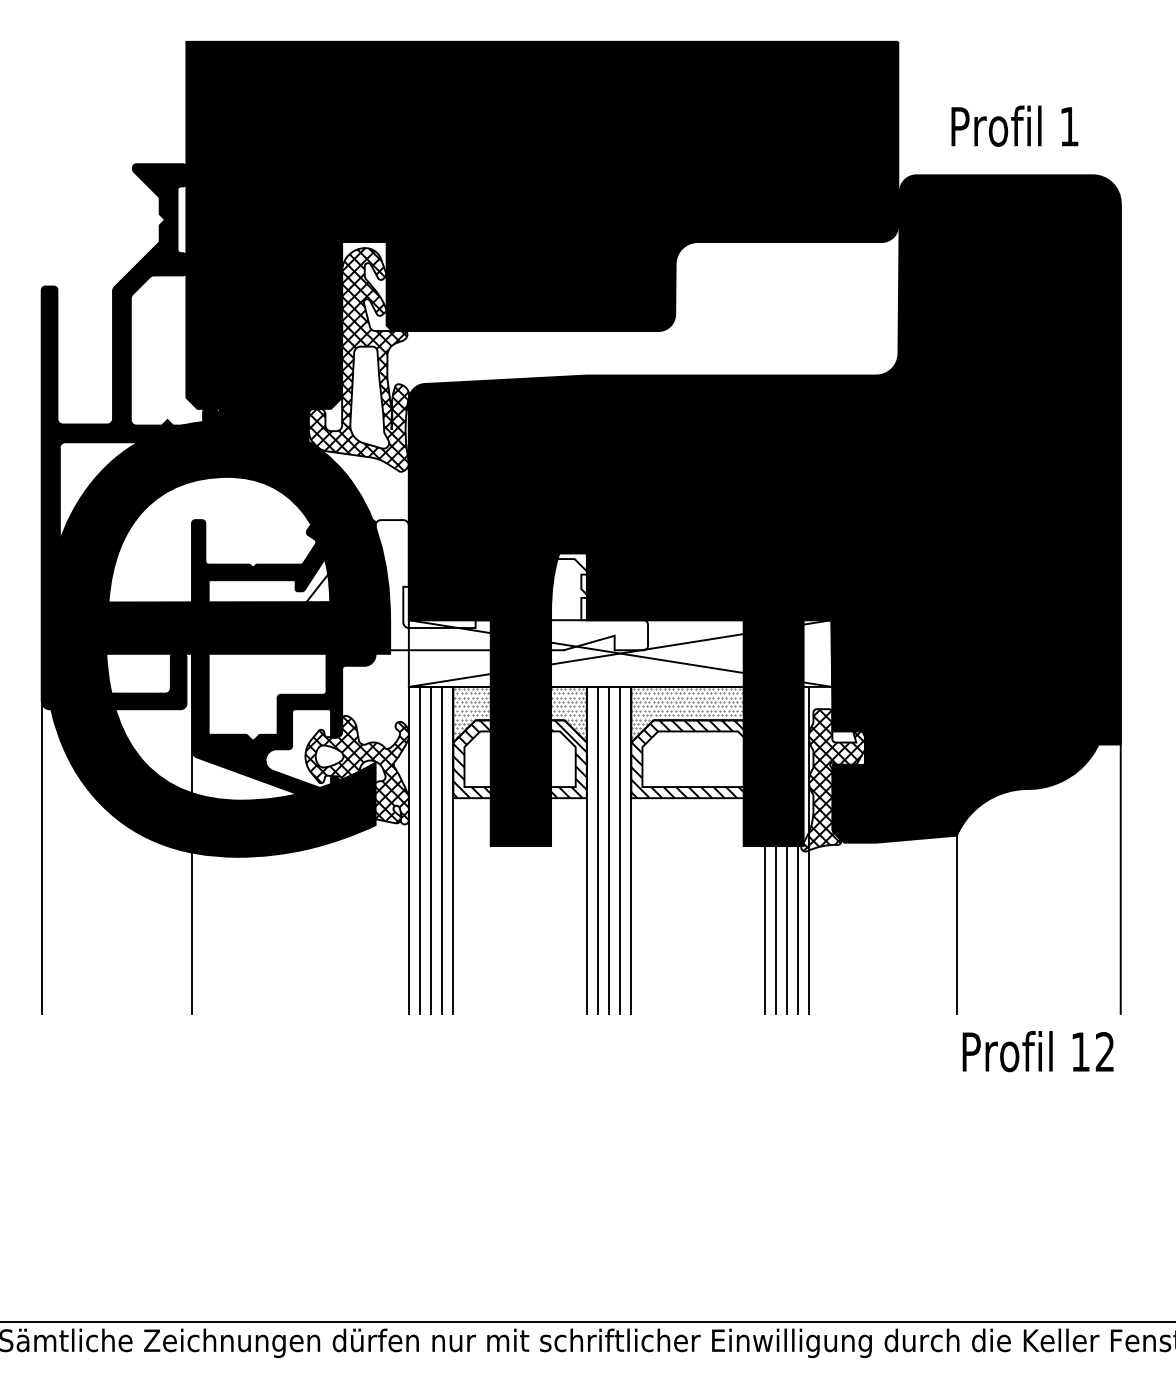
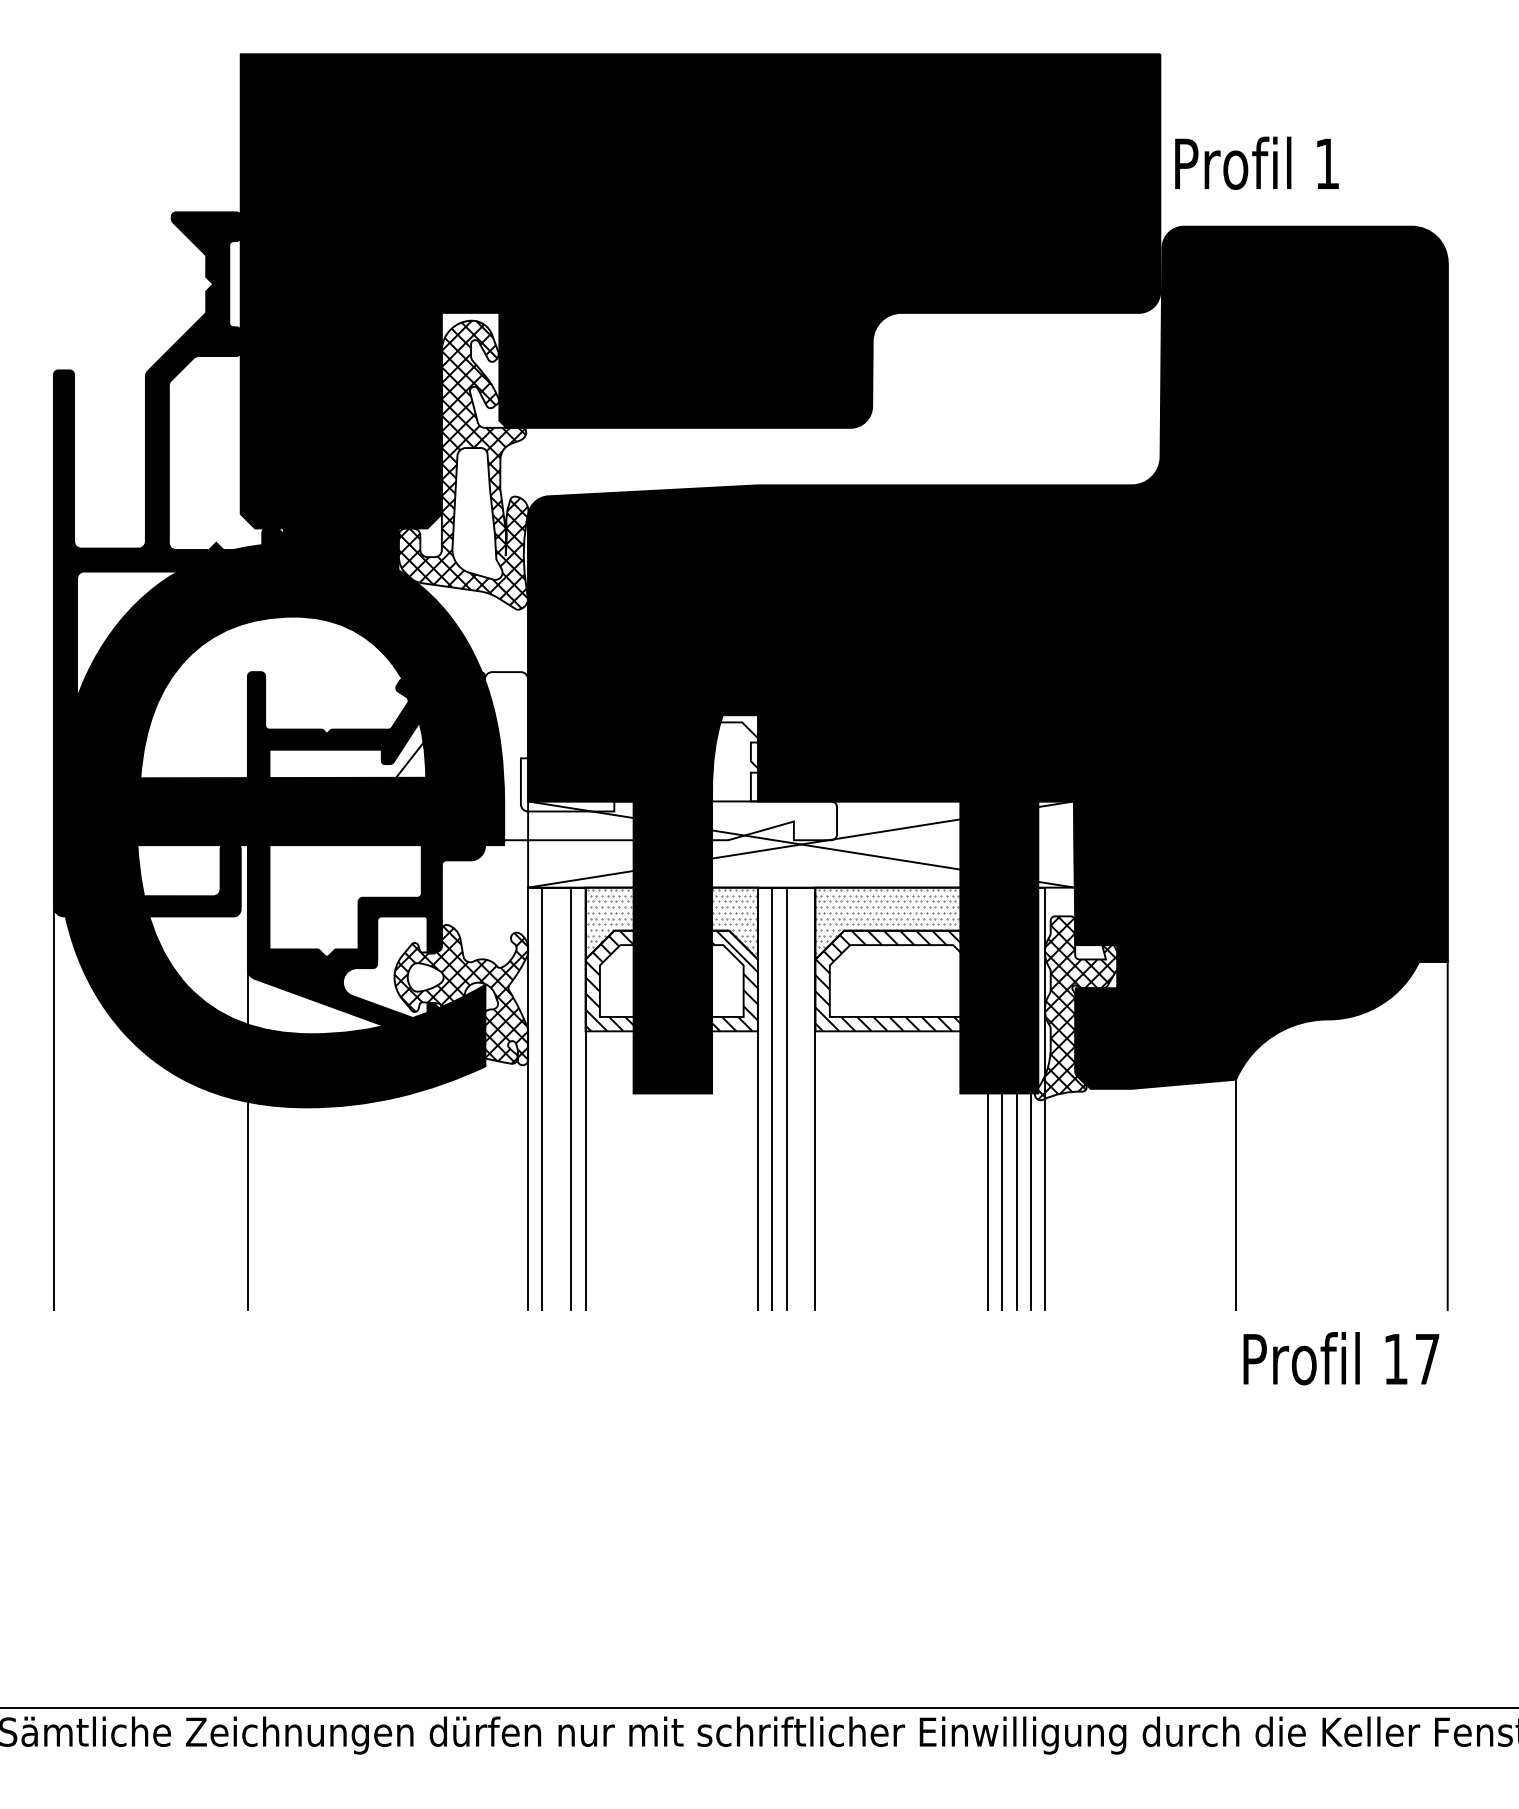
text: (1014, 125) -> (1256, 162), moved
line: (430, 850) -> (556, 1098), removed
line: (620, 850) -> (801, 1098), removed
text: (1105, 1051) -> (1427, 1358), 12 -> 17

